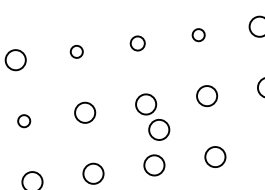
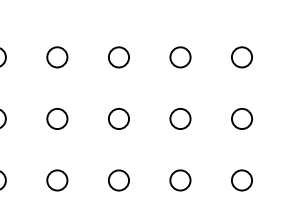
circle: (198, 35) -> (241, 57), size x1.67
circle: (137, 43) -> (180, 57), size x1.43
circle: (76, 52) -> (118, 57), size x1.67
circle: (24, 120) -> (57, 118), size x1.67
circle: (158, 129) -> (189, 145), removed

